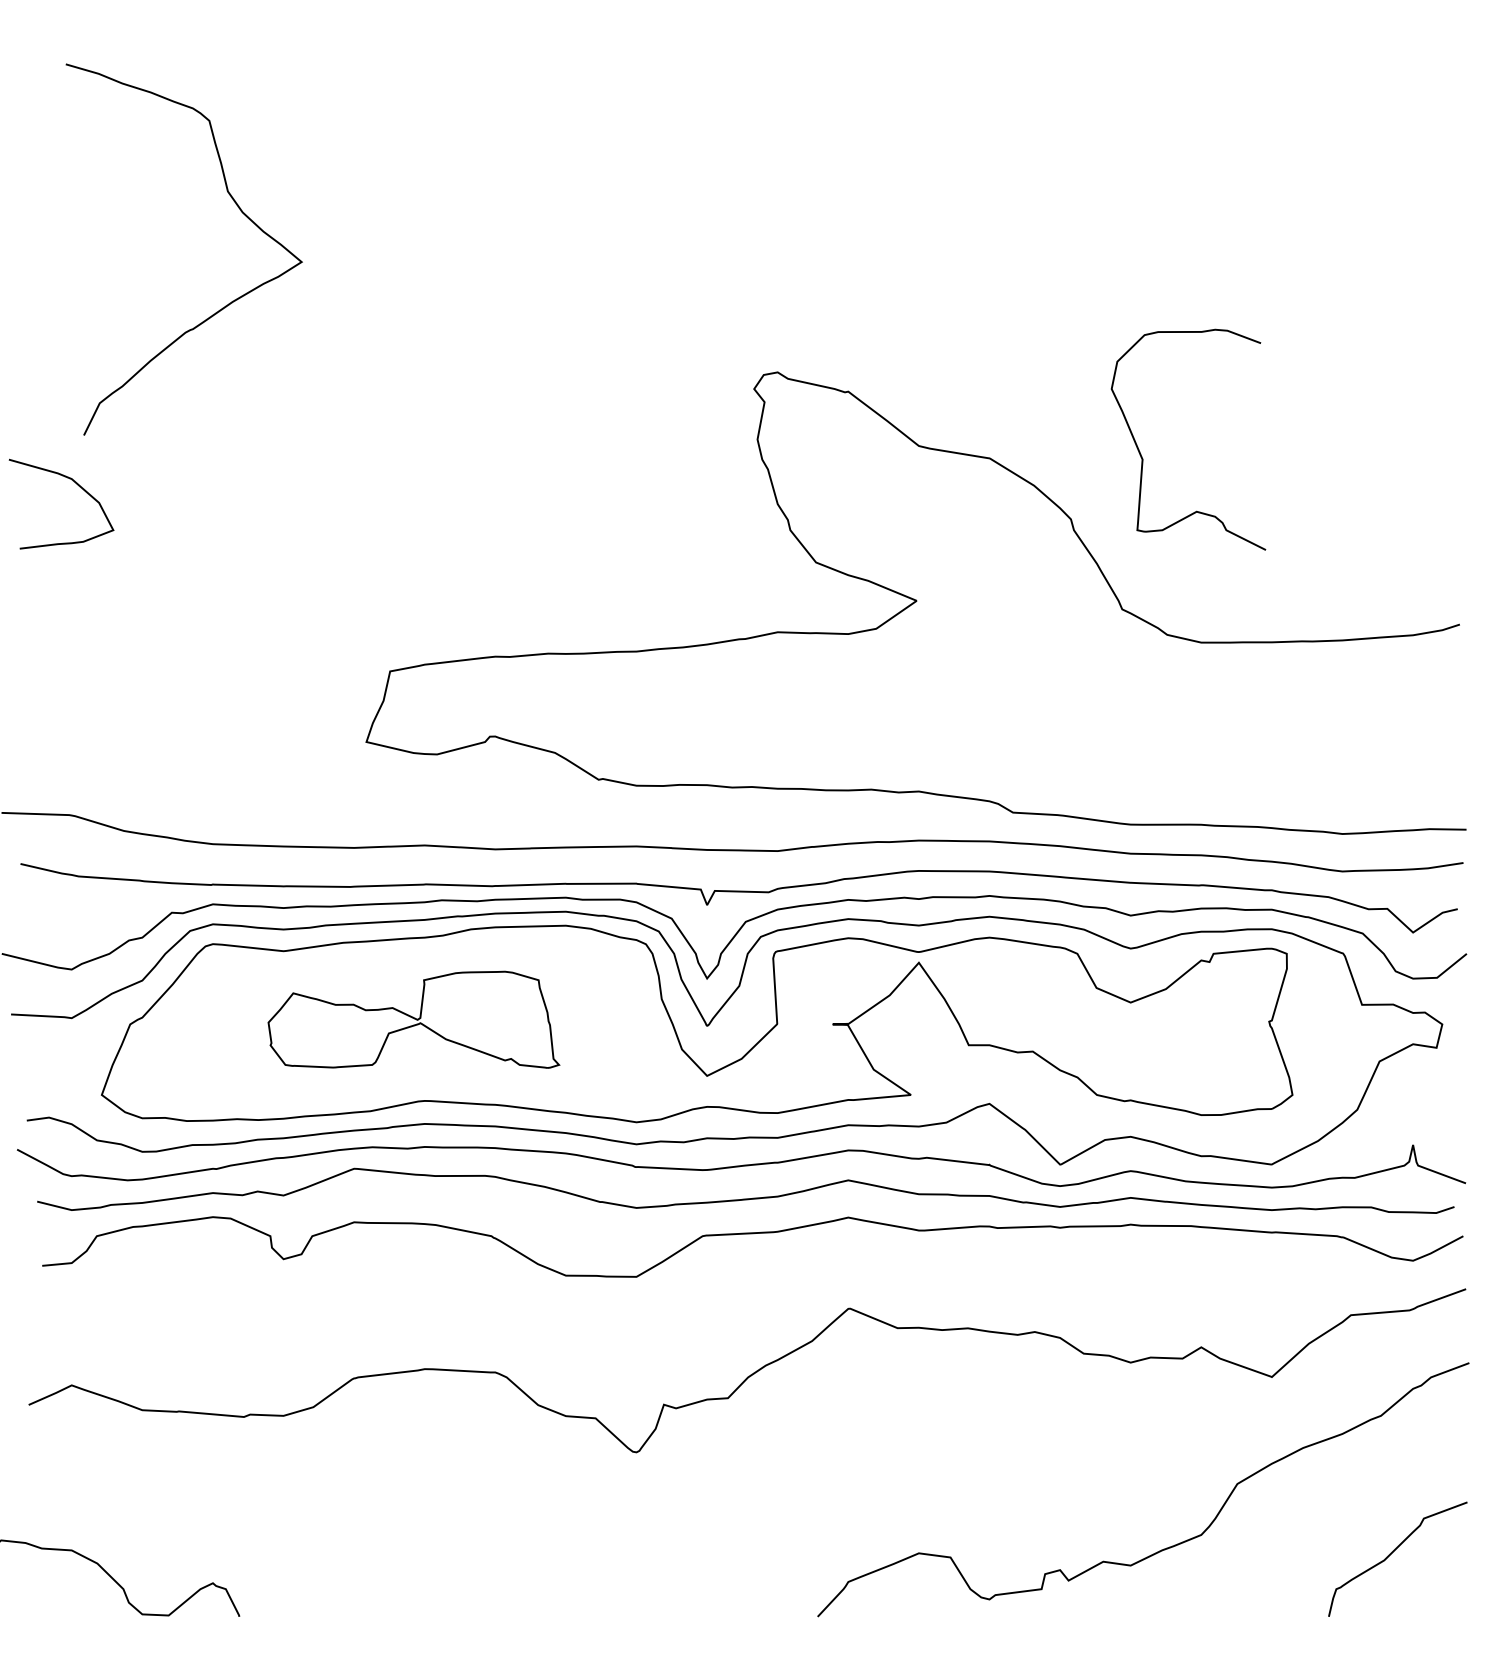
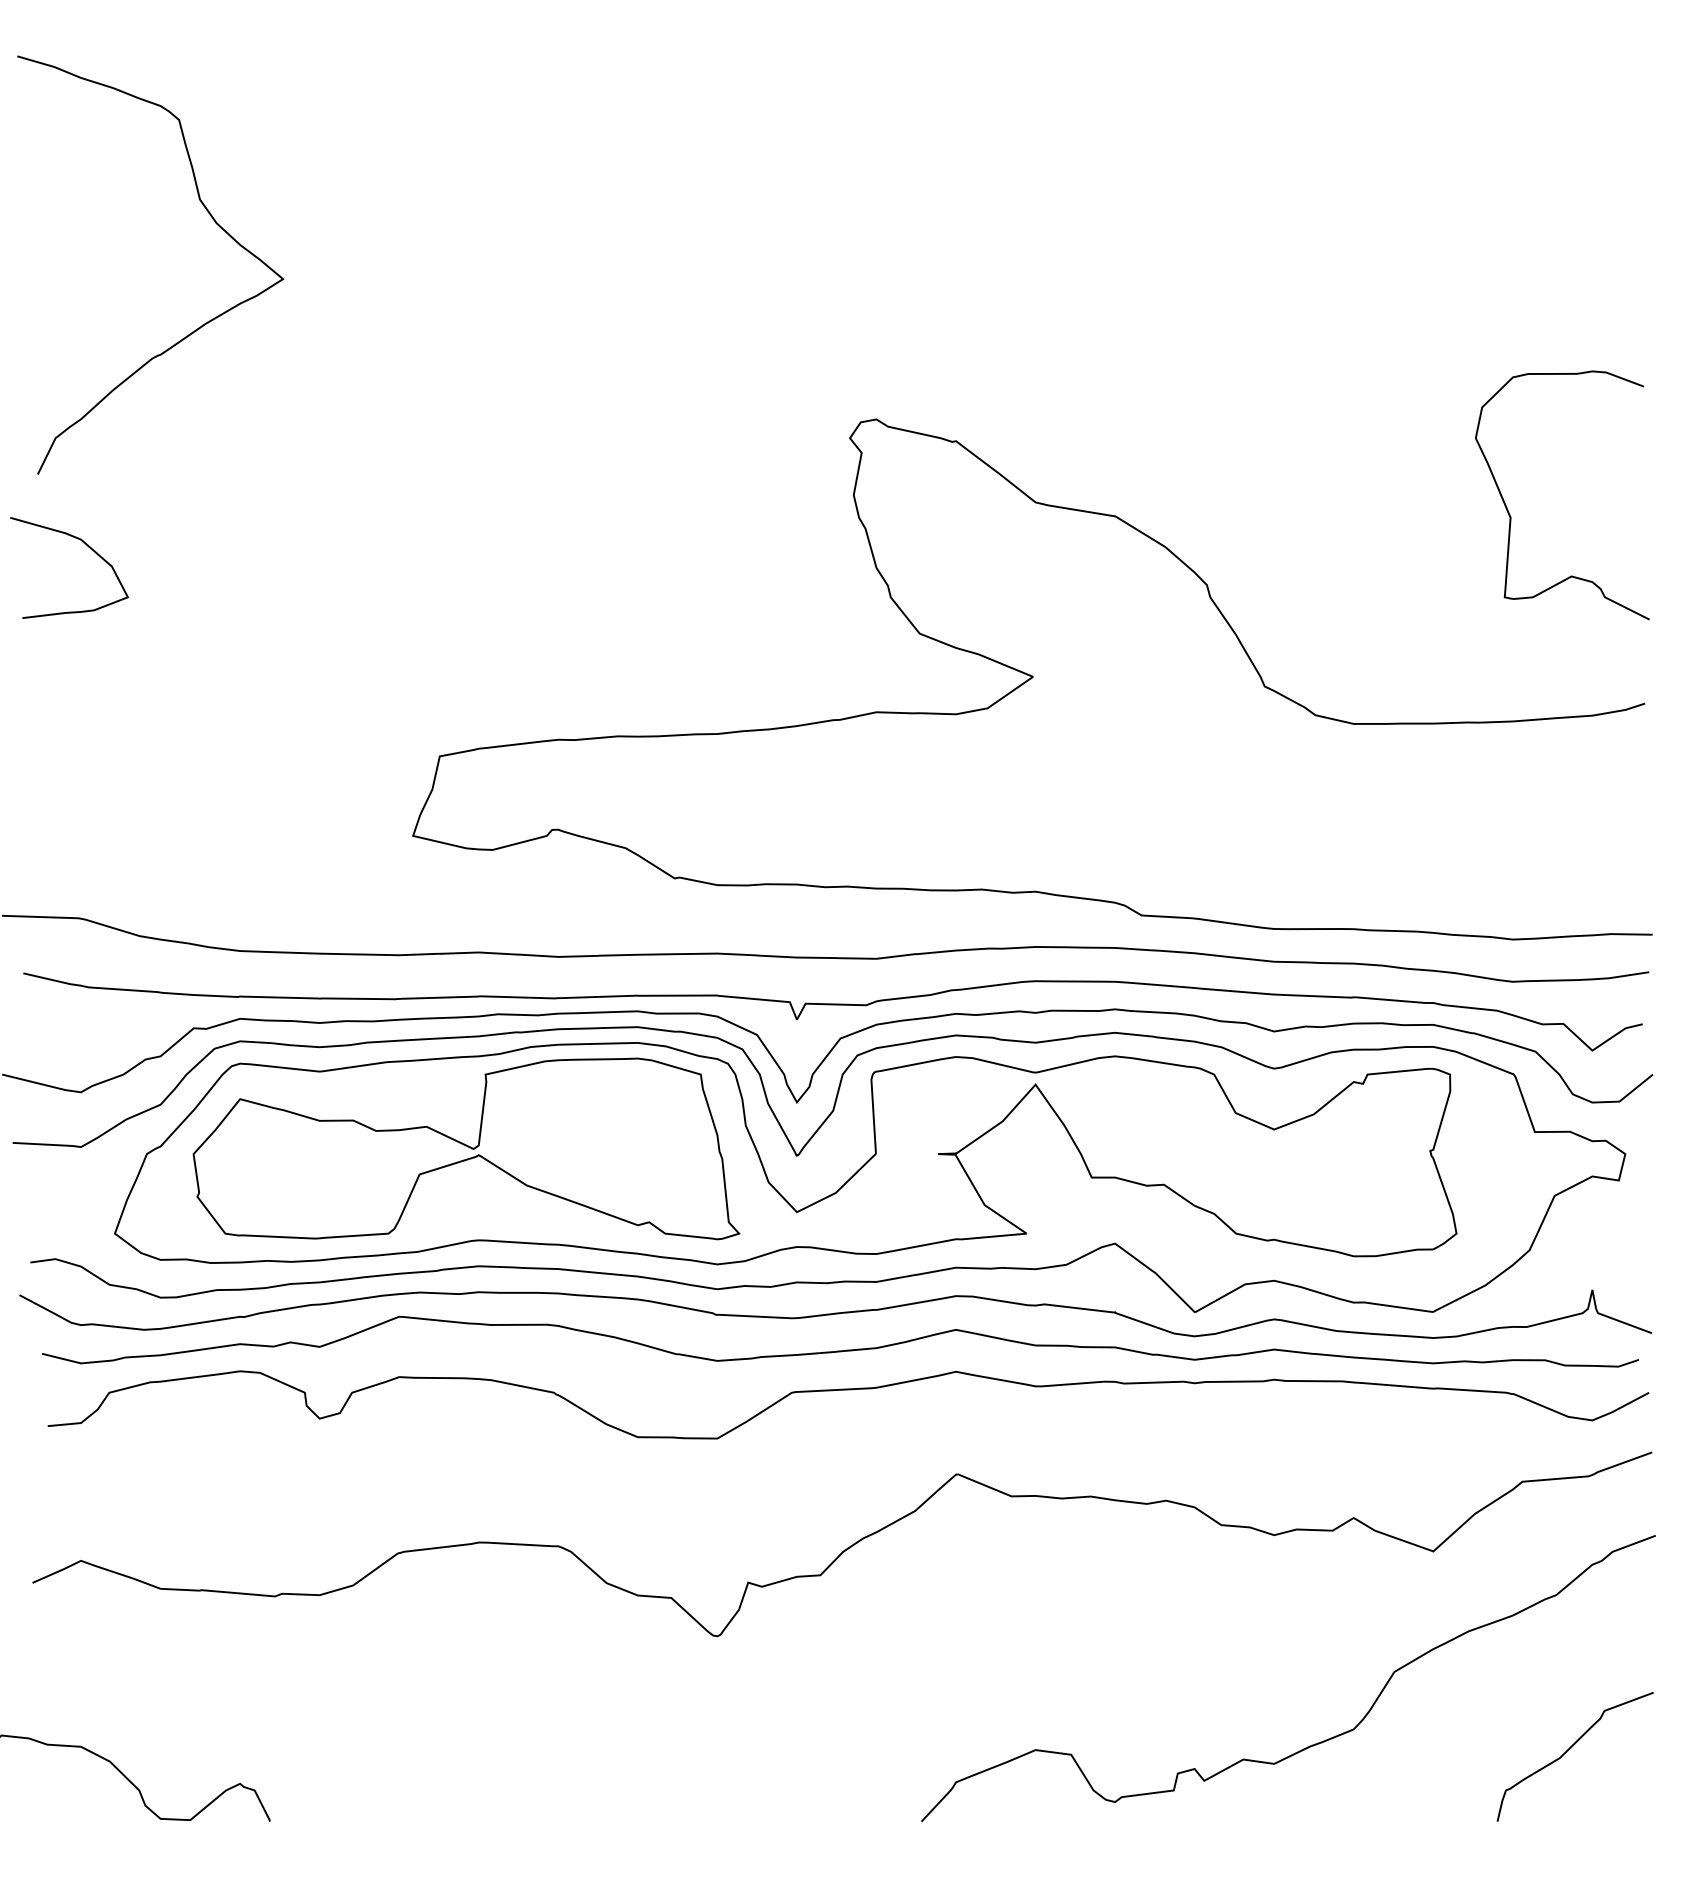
curve: (239, 209) -> (212, 219), moved
curve: (1143, 458) -> (1511, 516), moved
part: (413, 1019) -> (466, 1148), size x1.67

